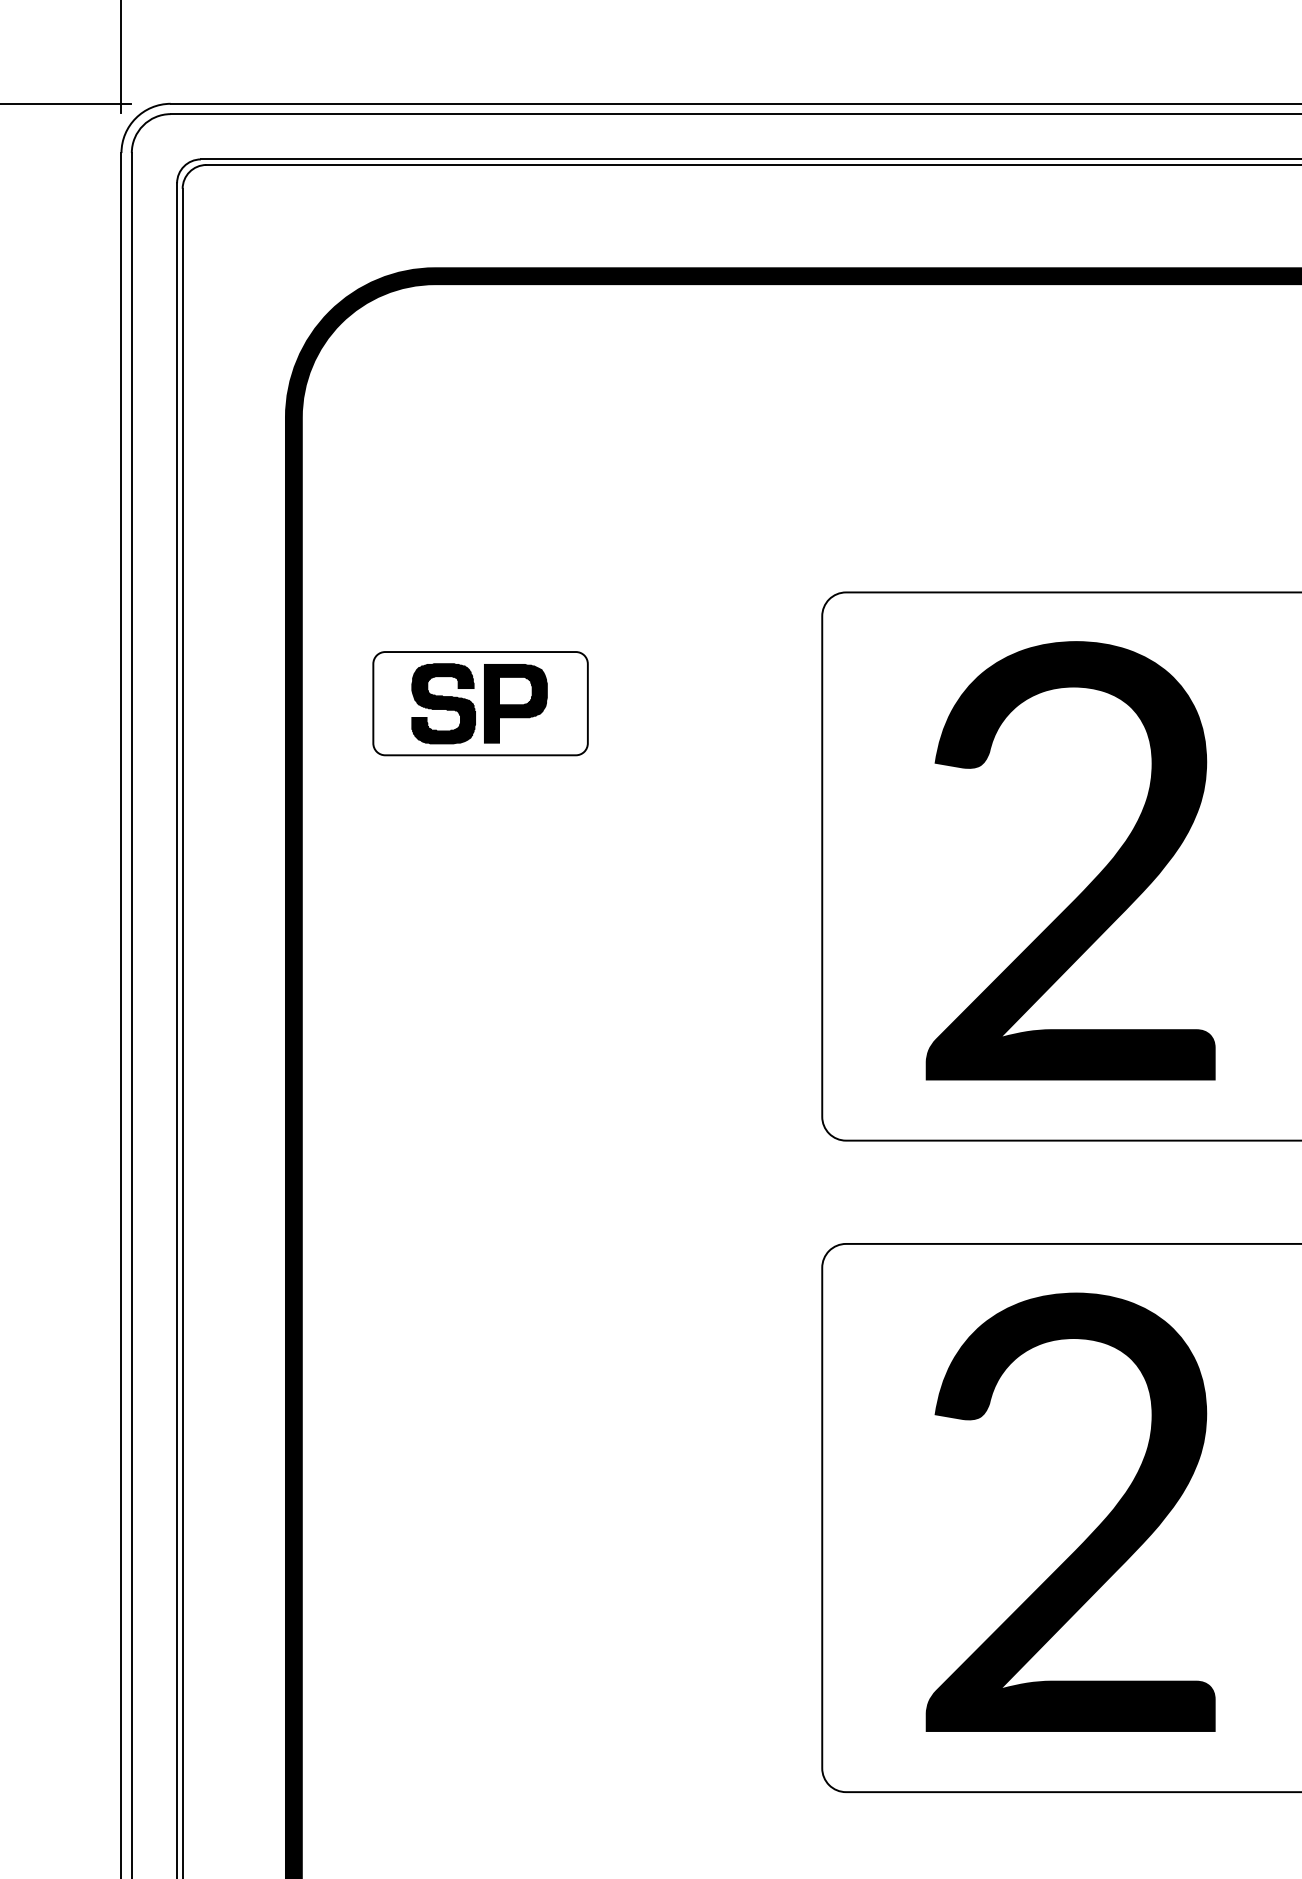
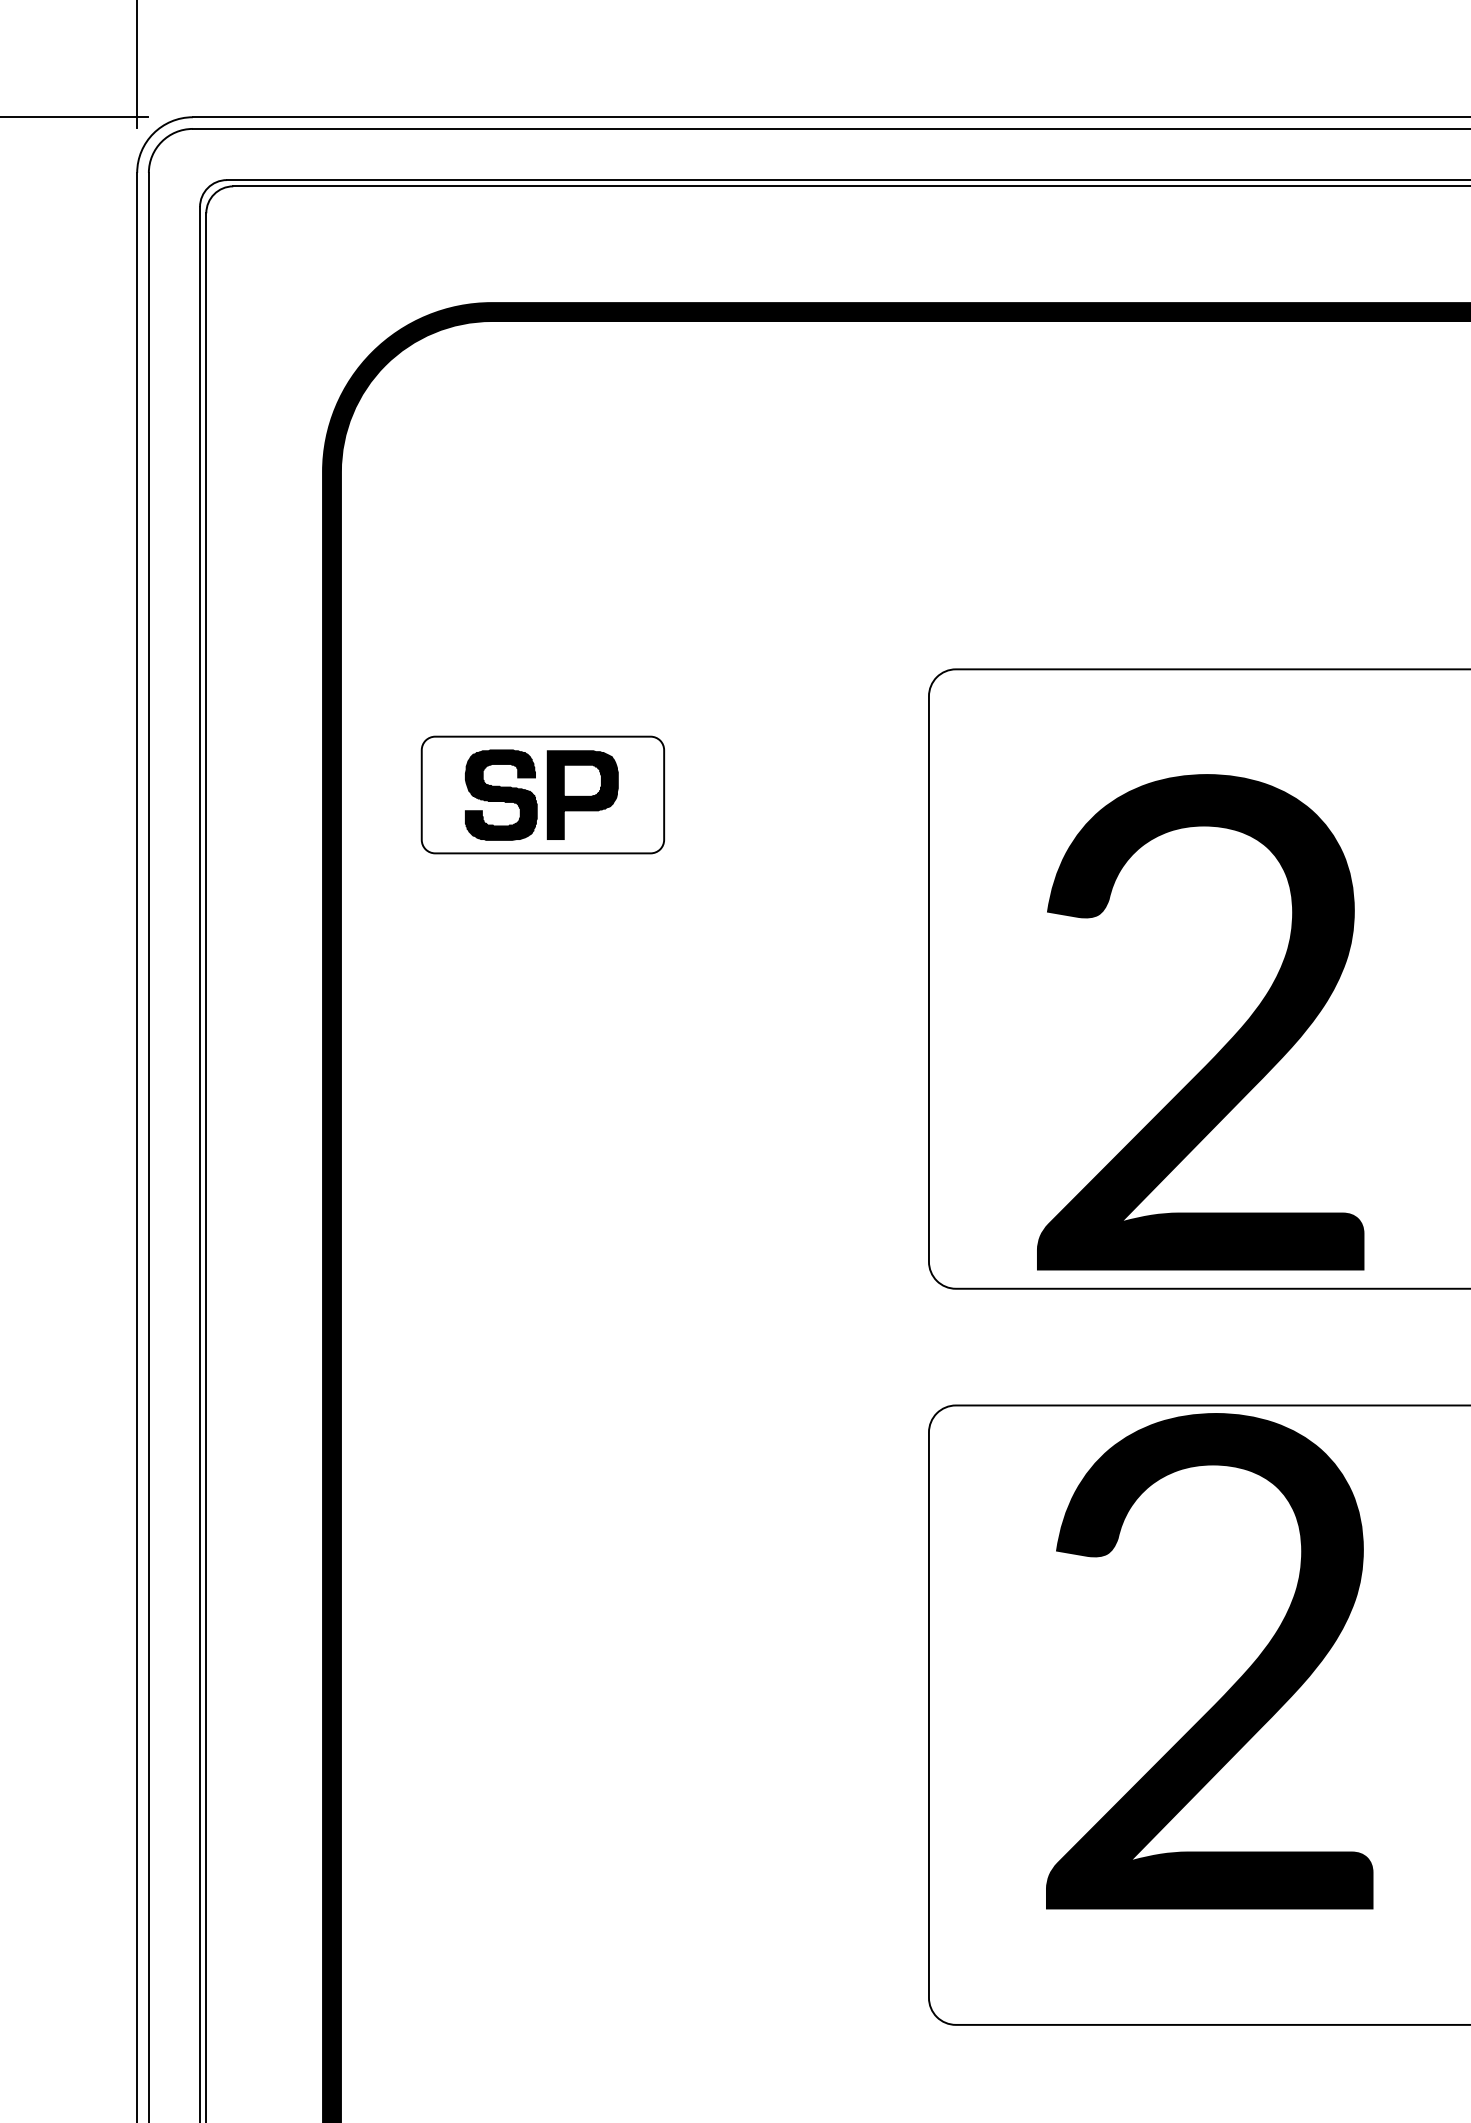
text: (1070, 860) -> (1200, 1021), moved
text: (1070, 1511) -> (1209, 1660), moved

